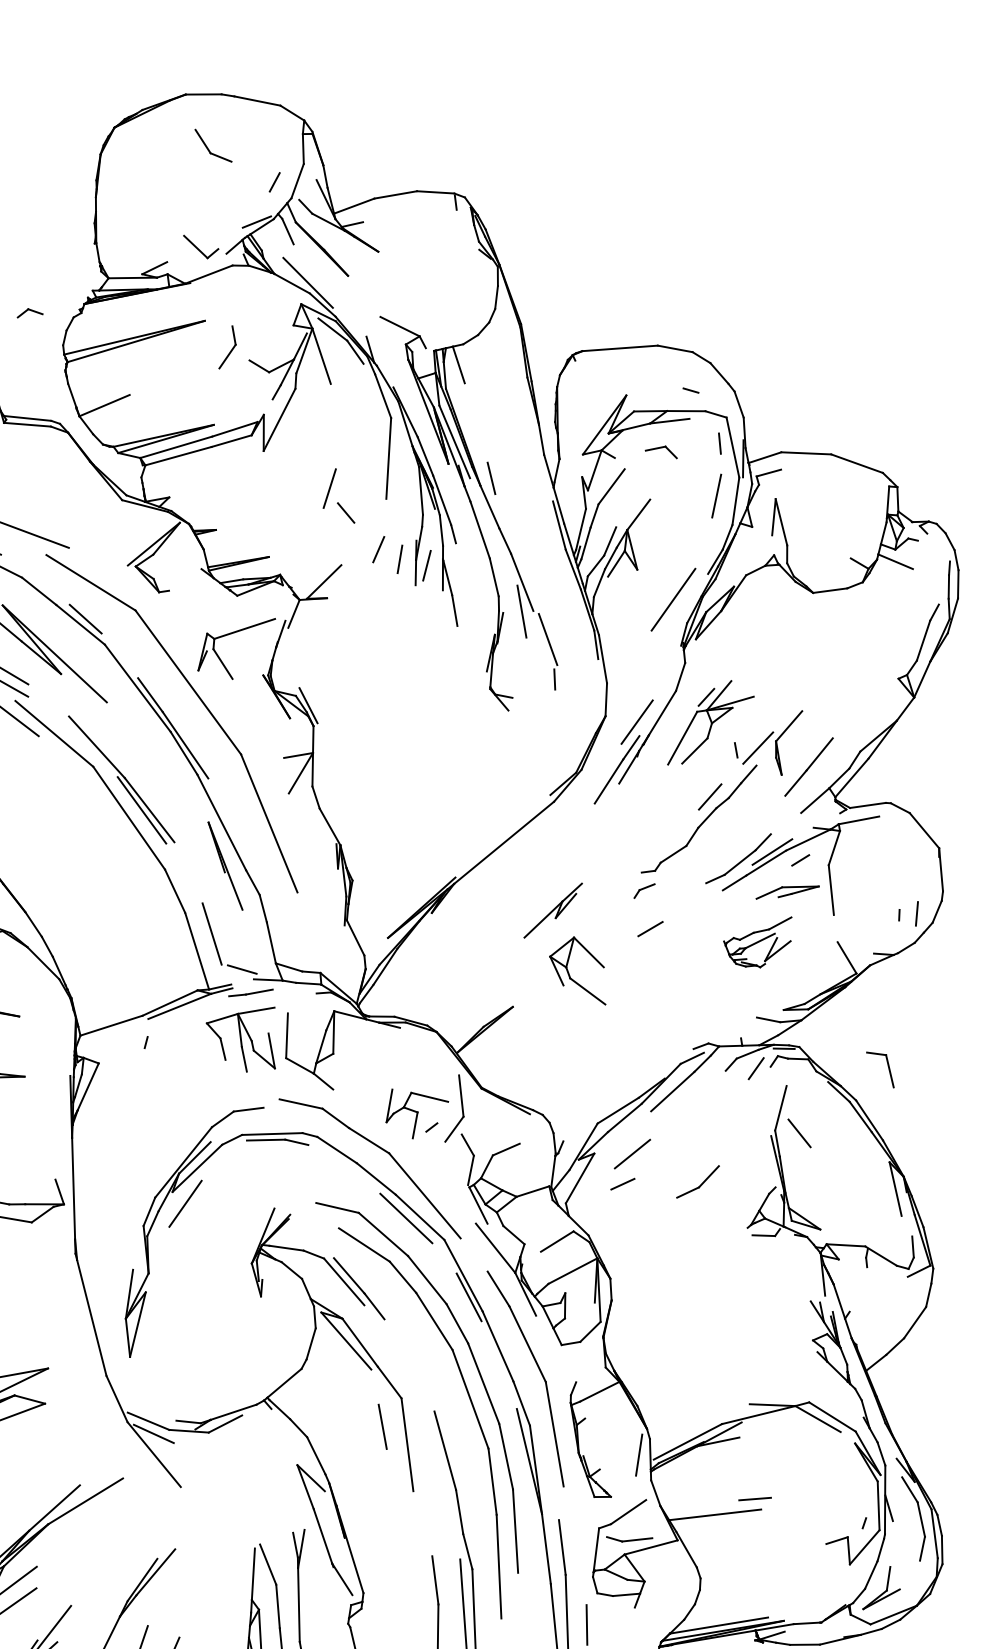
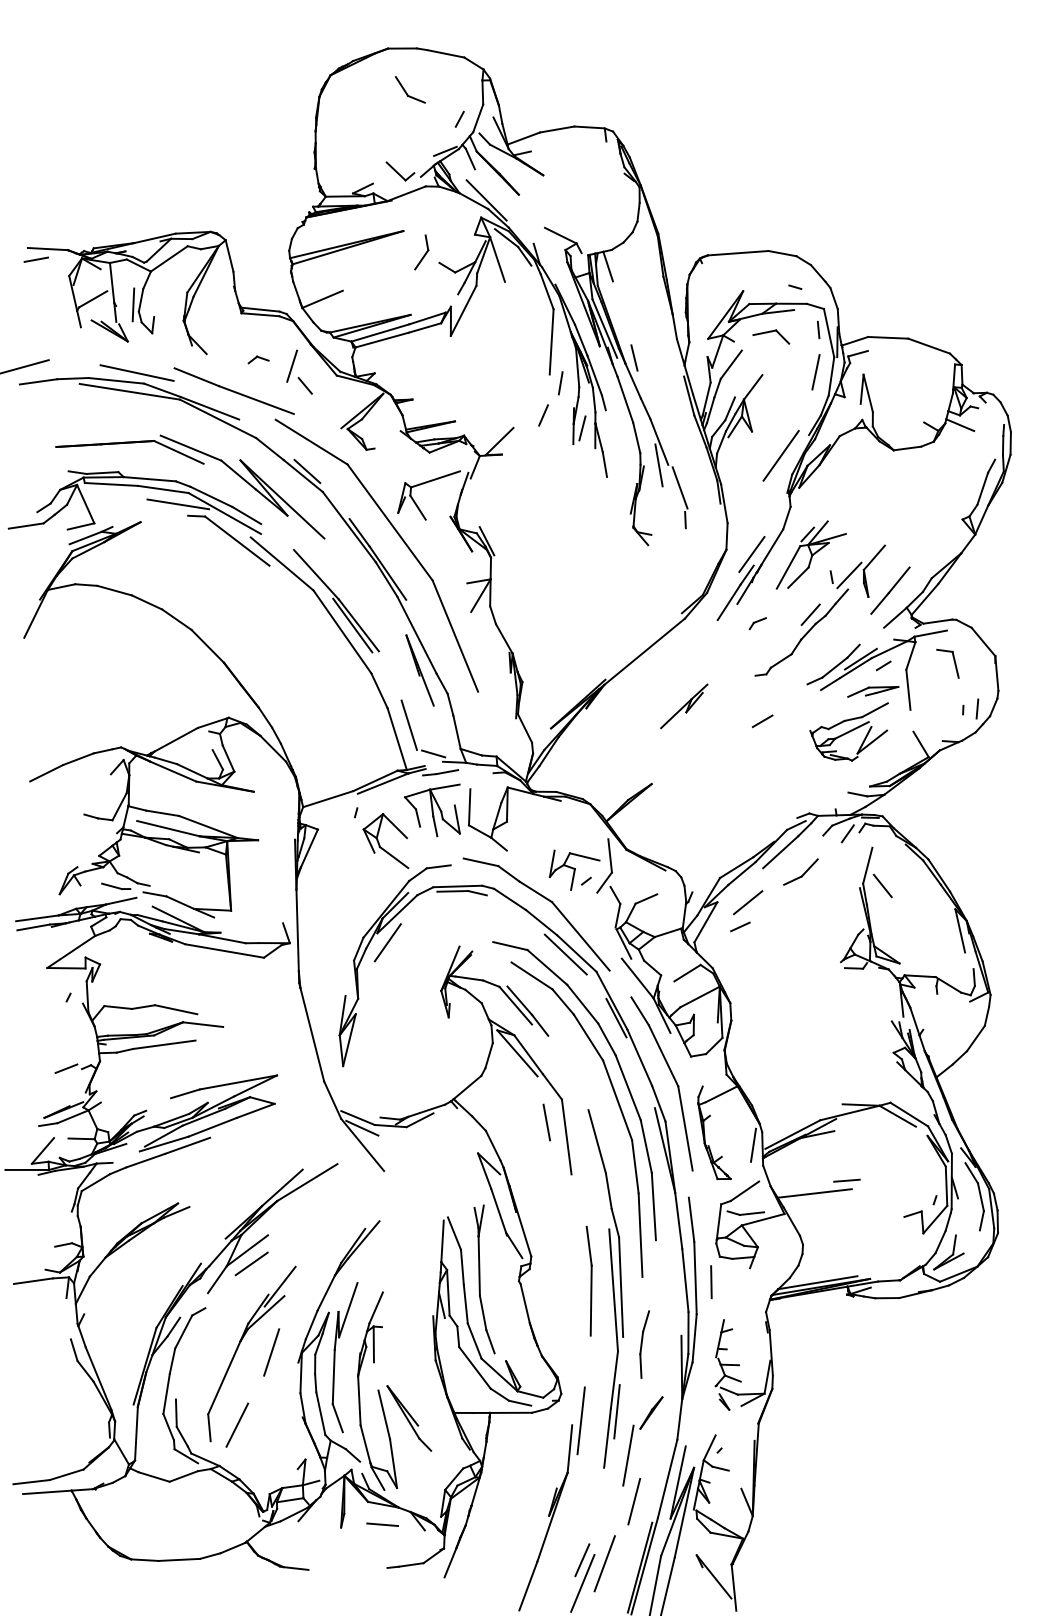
part: (30, 312) -> (258, 359), moved
part: (661, 451) -> (771, 336), size x1.43
part: (338, 495) -> (299, 371), moved
line: (399, 559) -> (560, 383), moved
part: (644, 890) -> (757, 623), moved
part: (757, 941) -> (848, 731), size x1.43
part: (569, 972) -> (379, 842), moved
part: (887, 1067) -> (953, 661), moved
part: (697, 1181) -> (800, 871), moved

